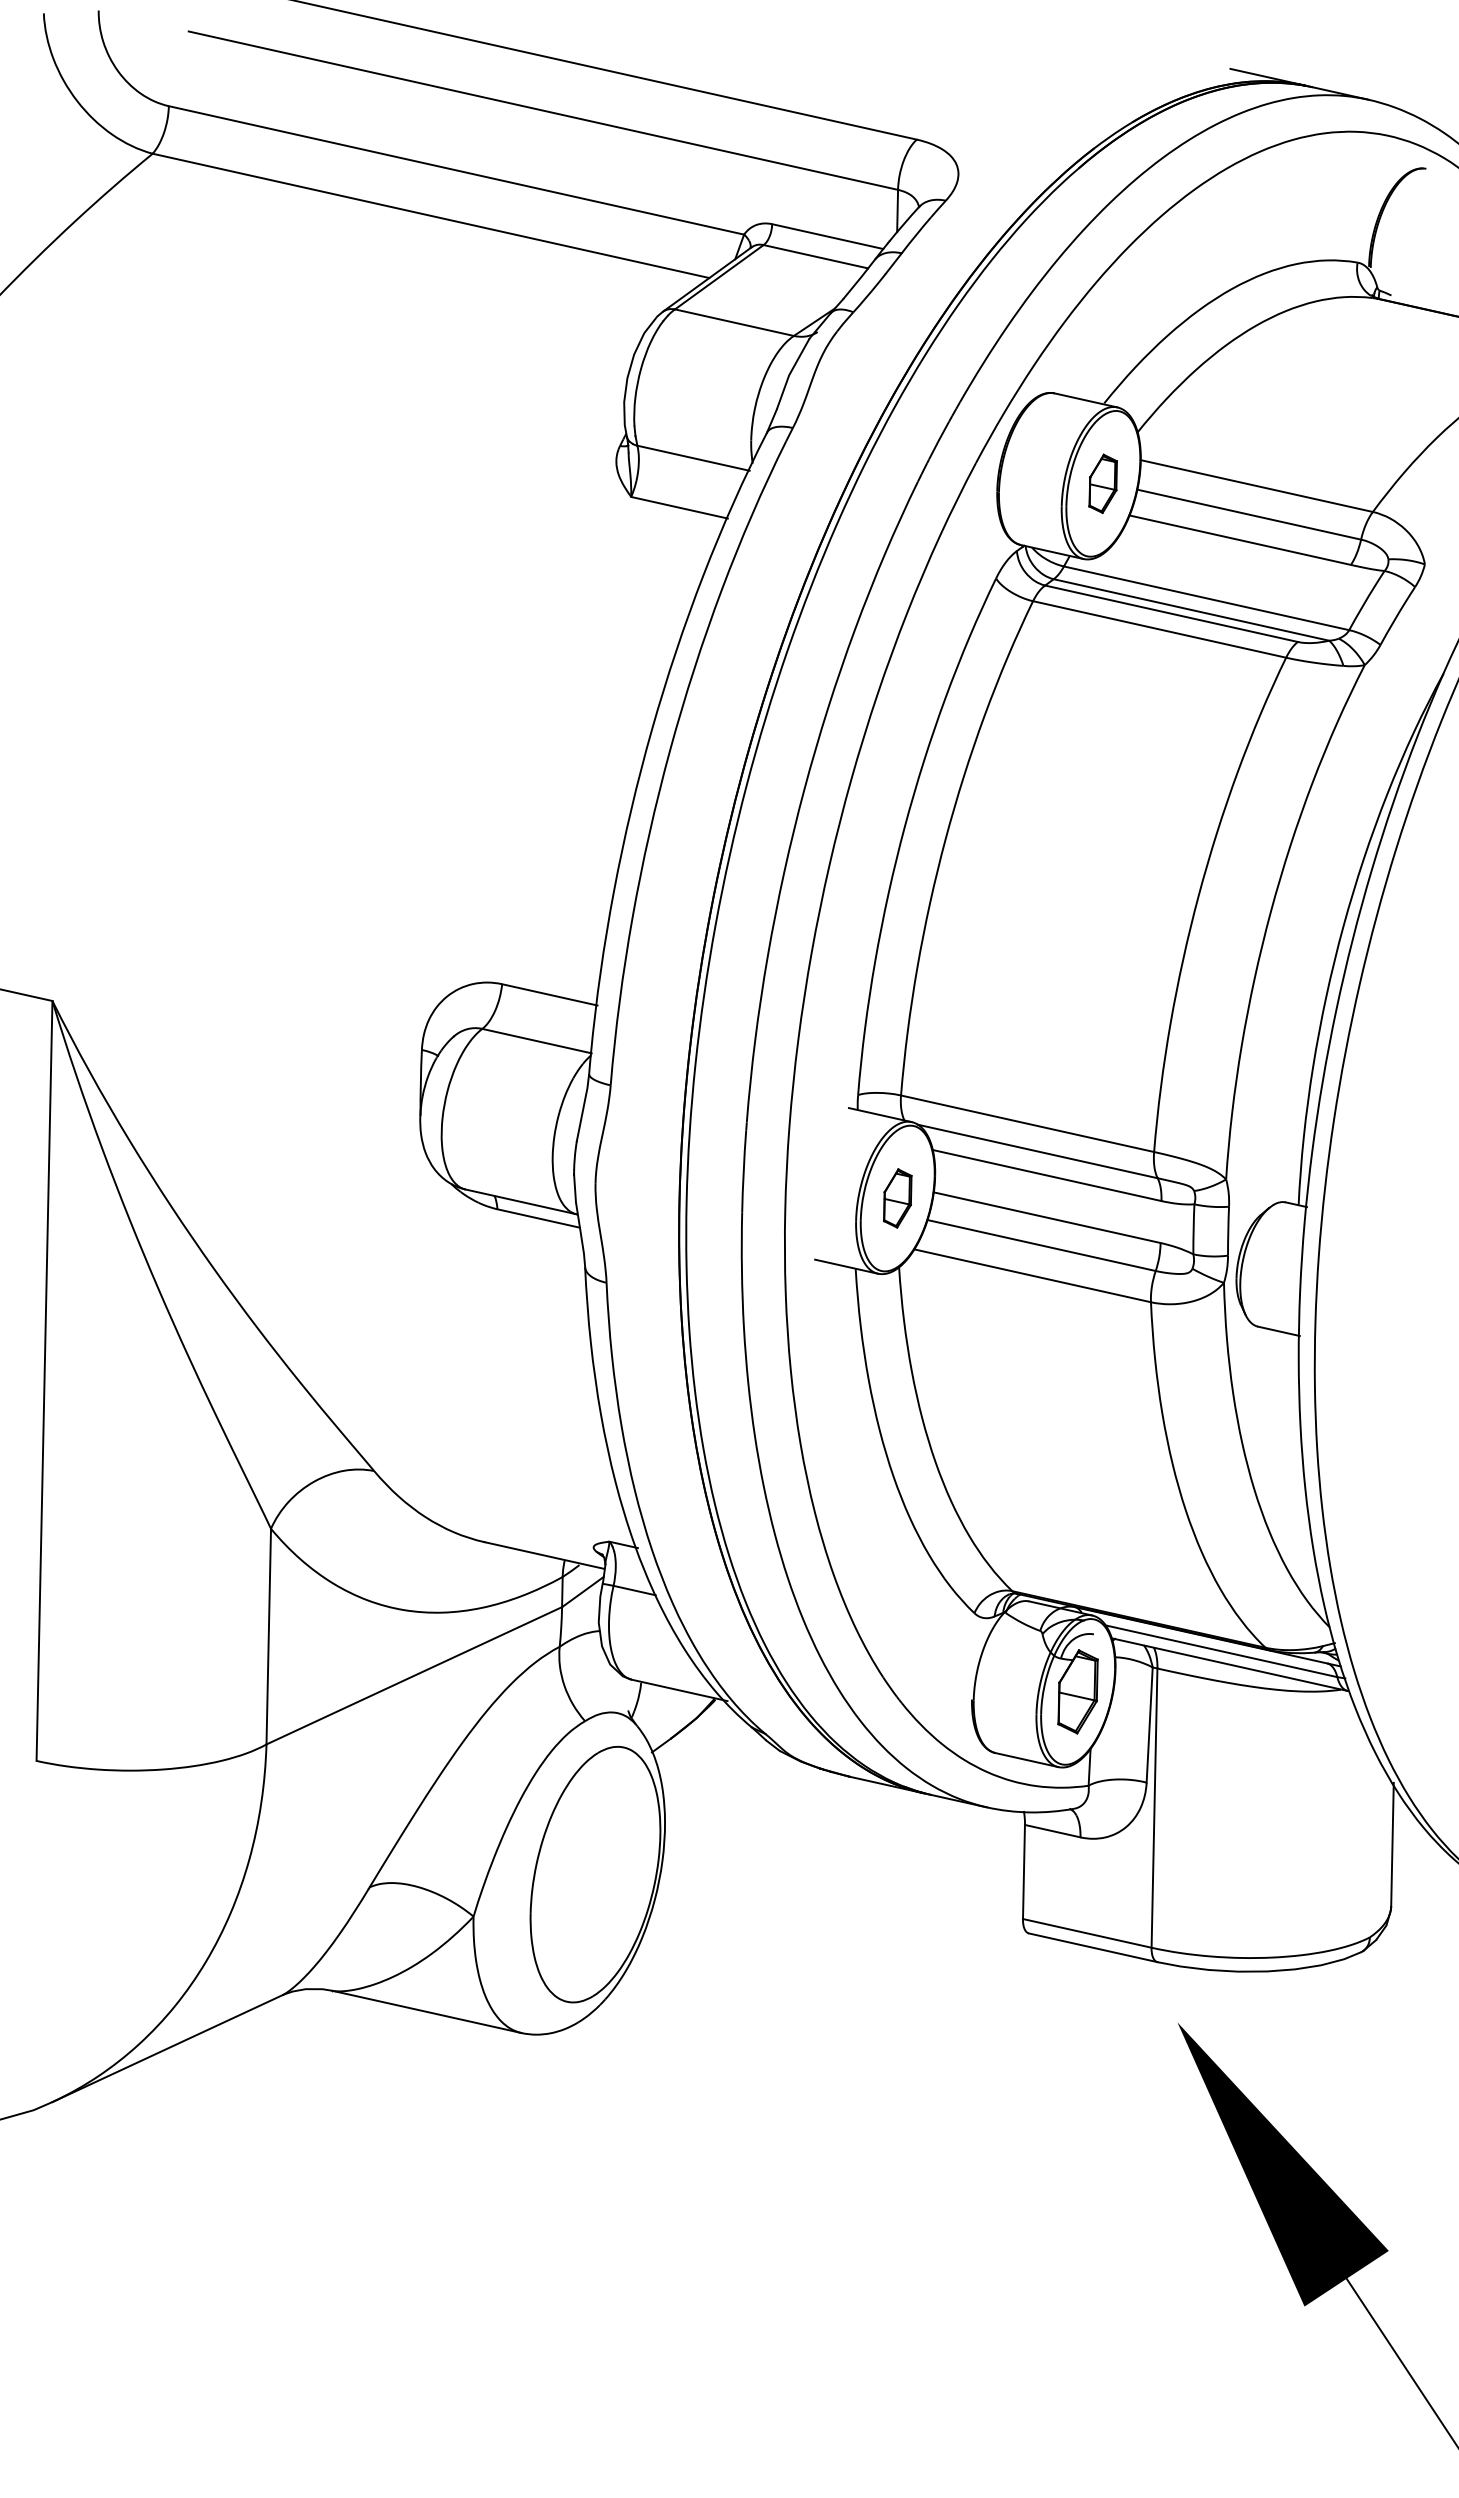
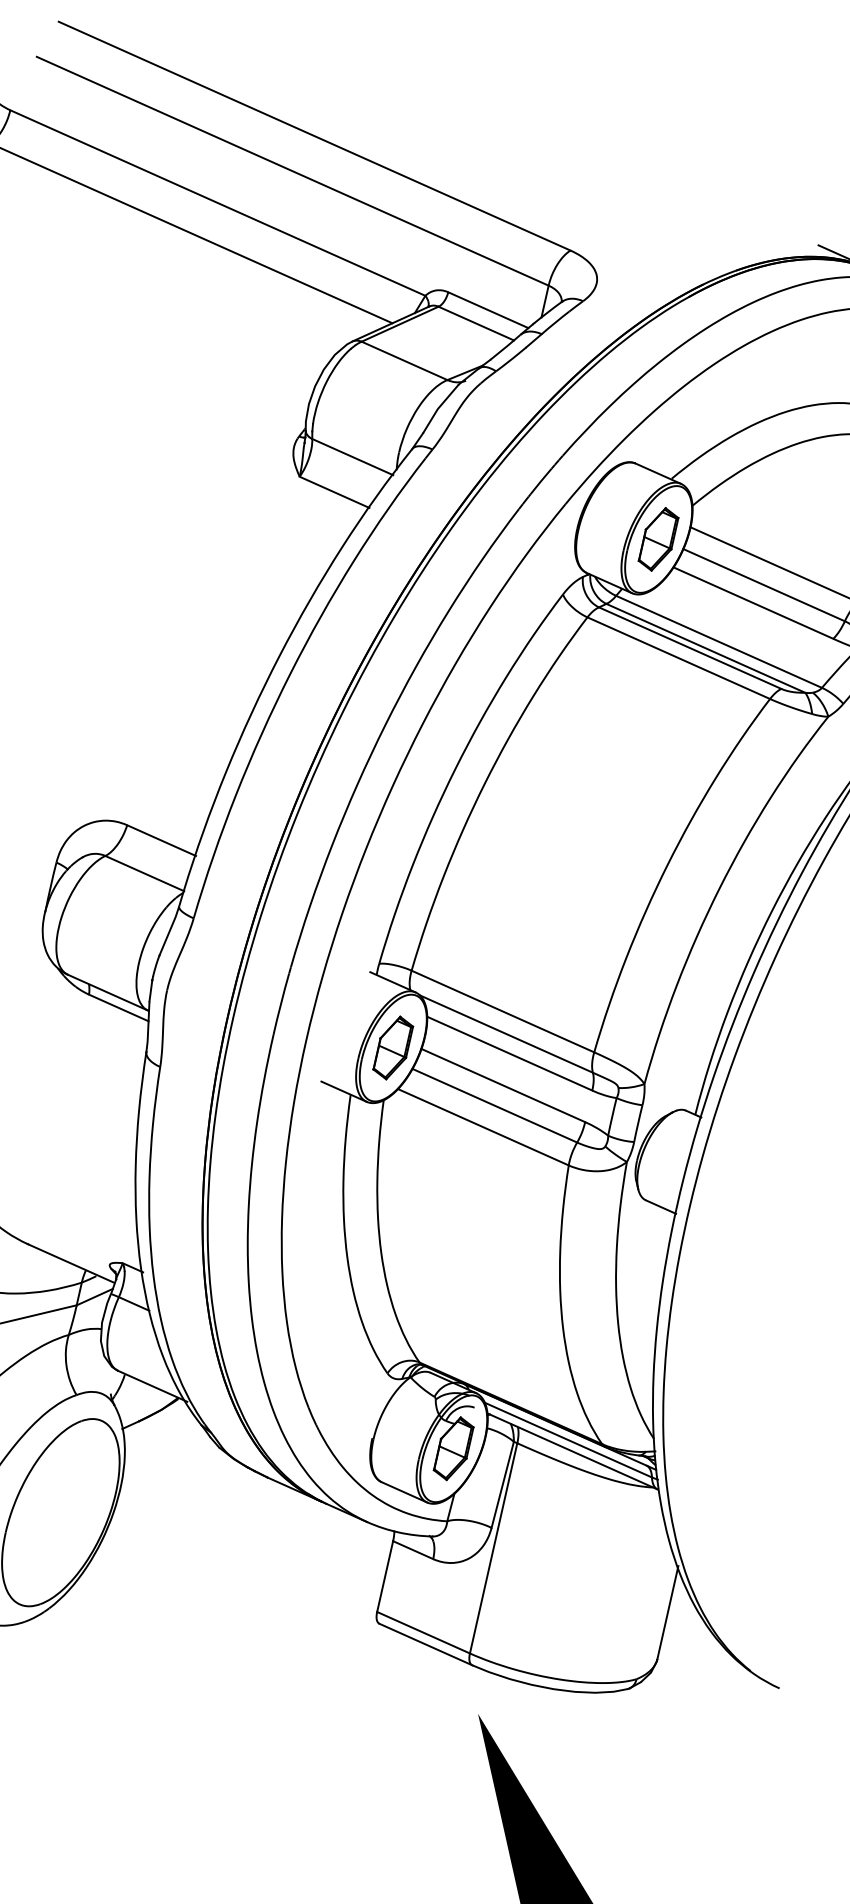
part: (1102, 483) -> (658, 539), size x1.43
part: (897, 1198) -> (393, 1048), size x1.43

